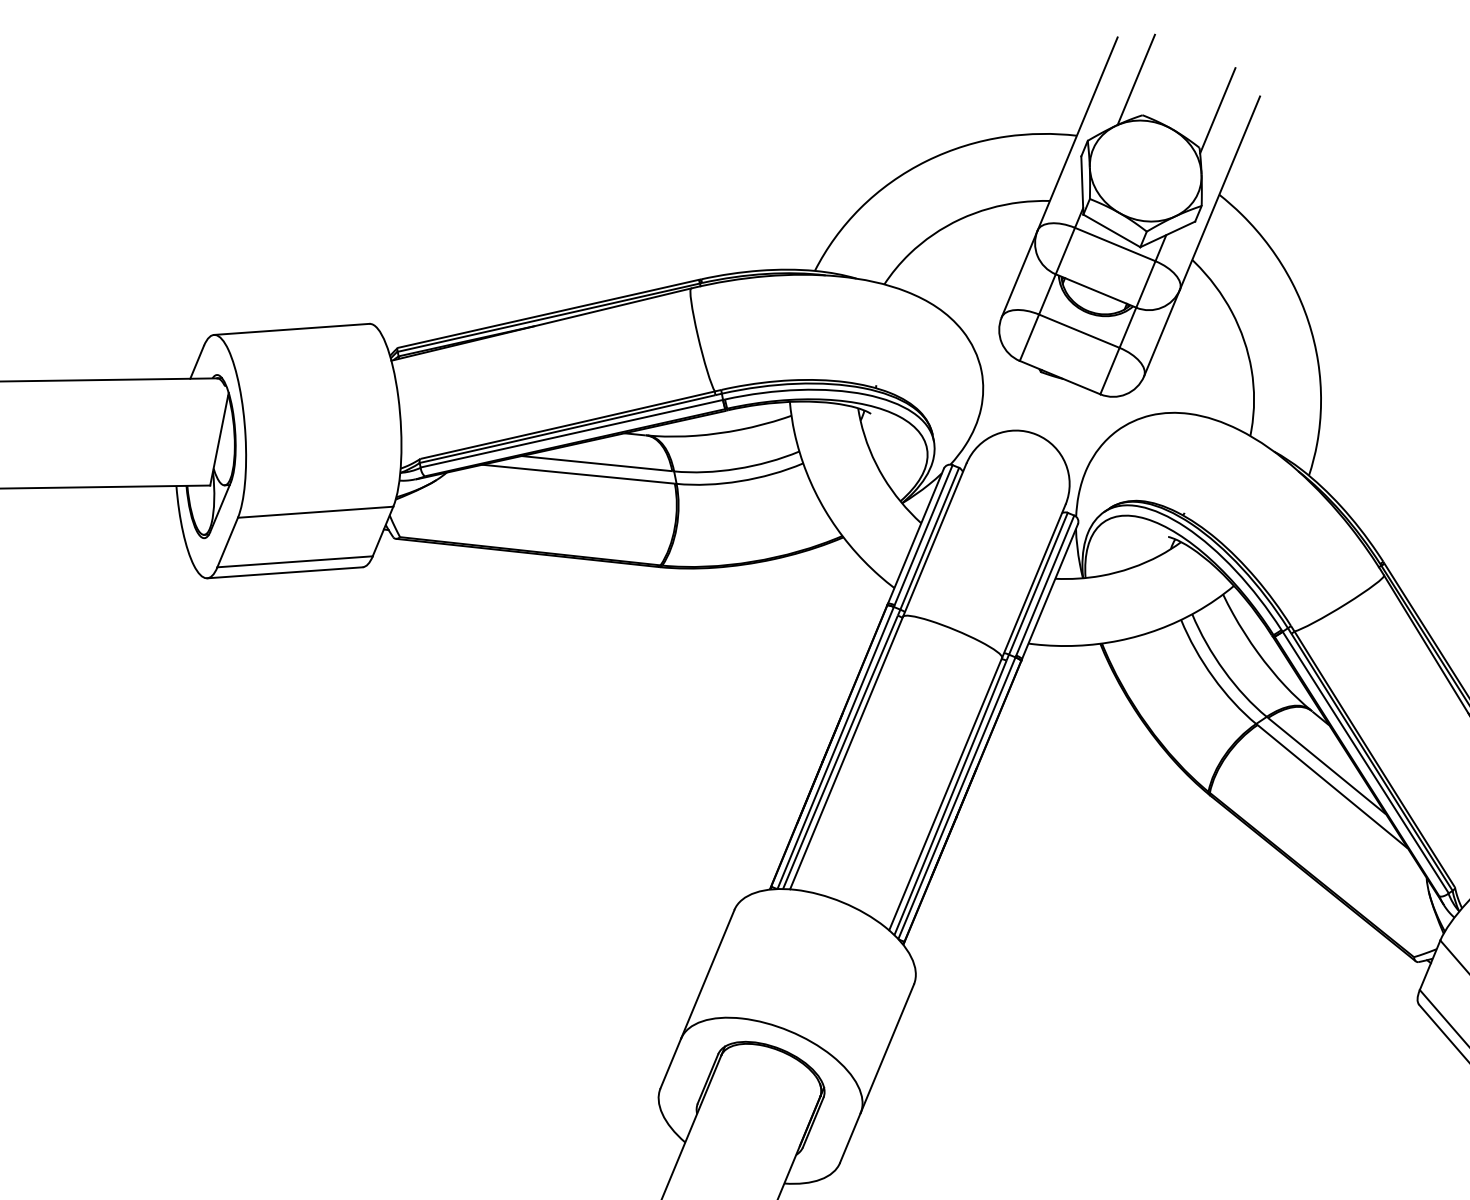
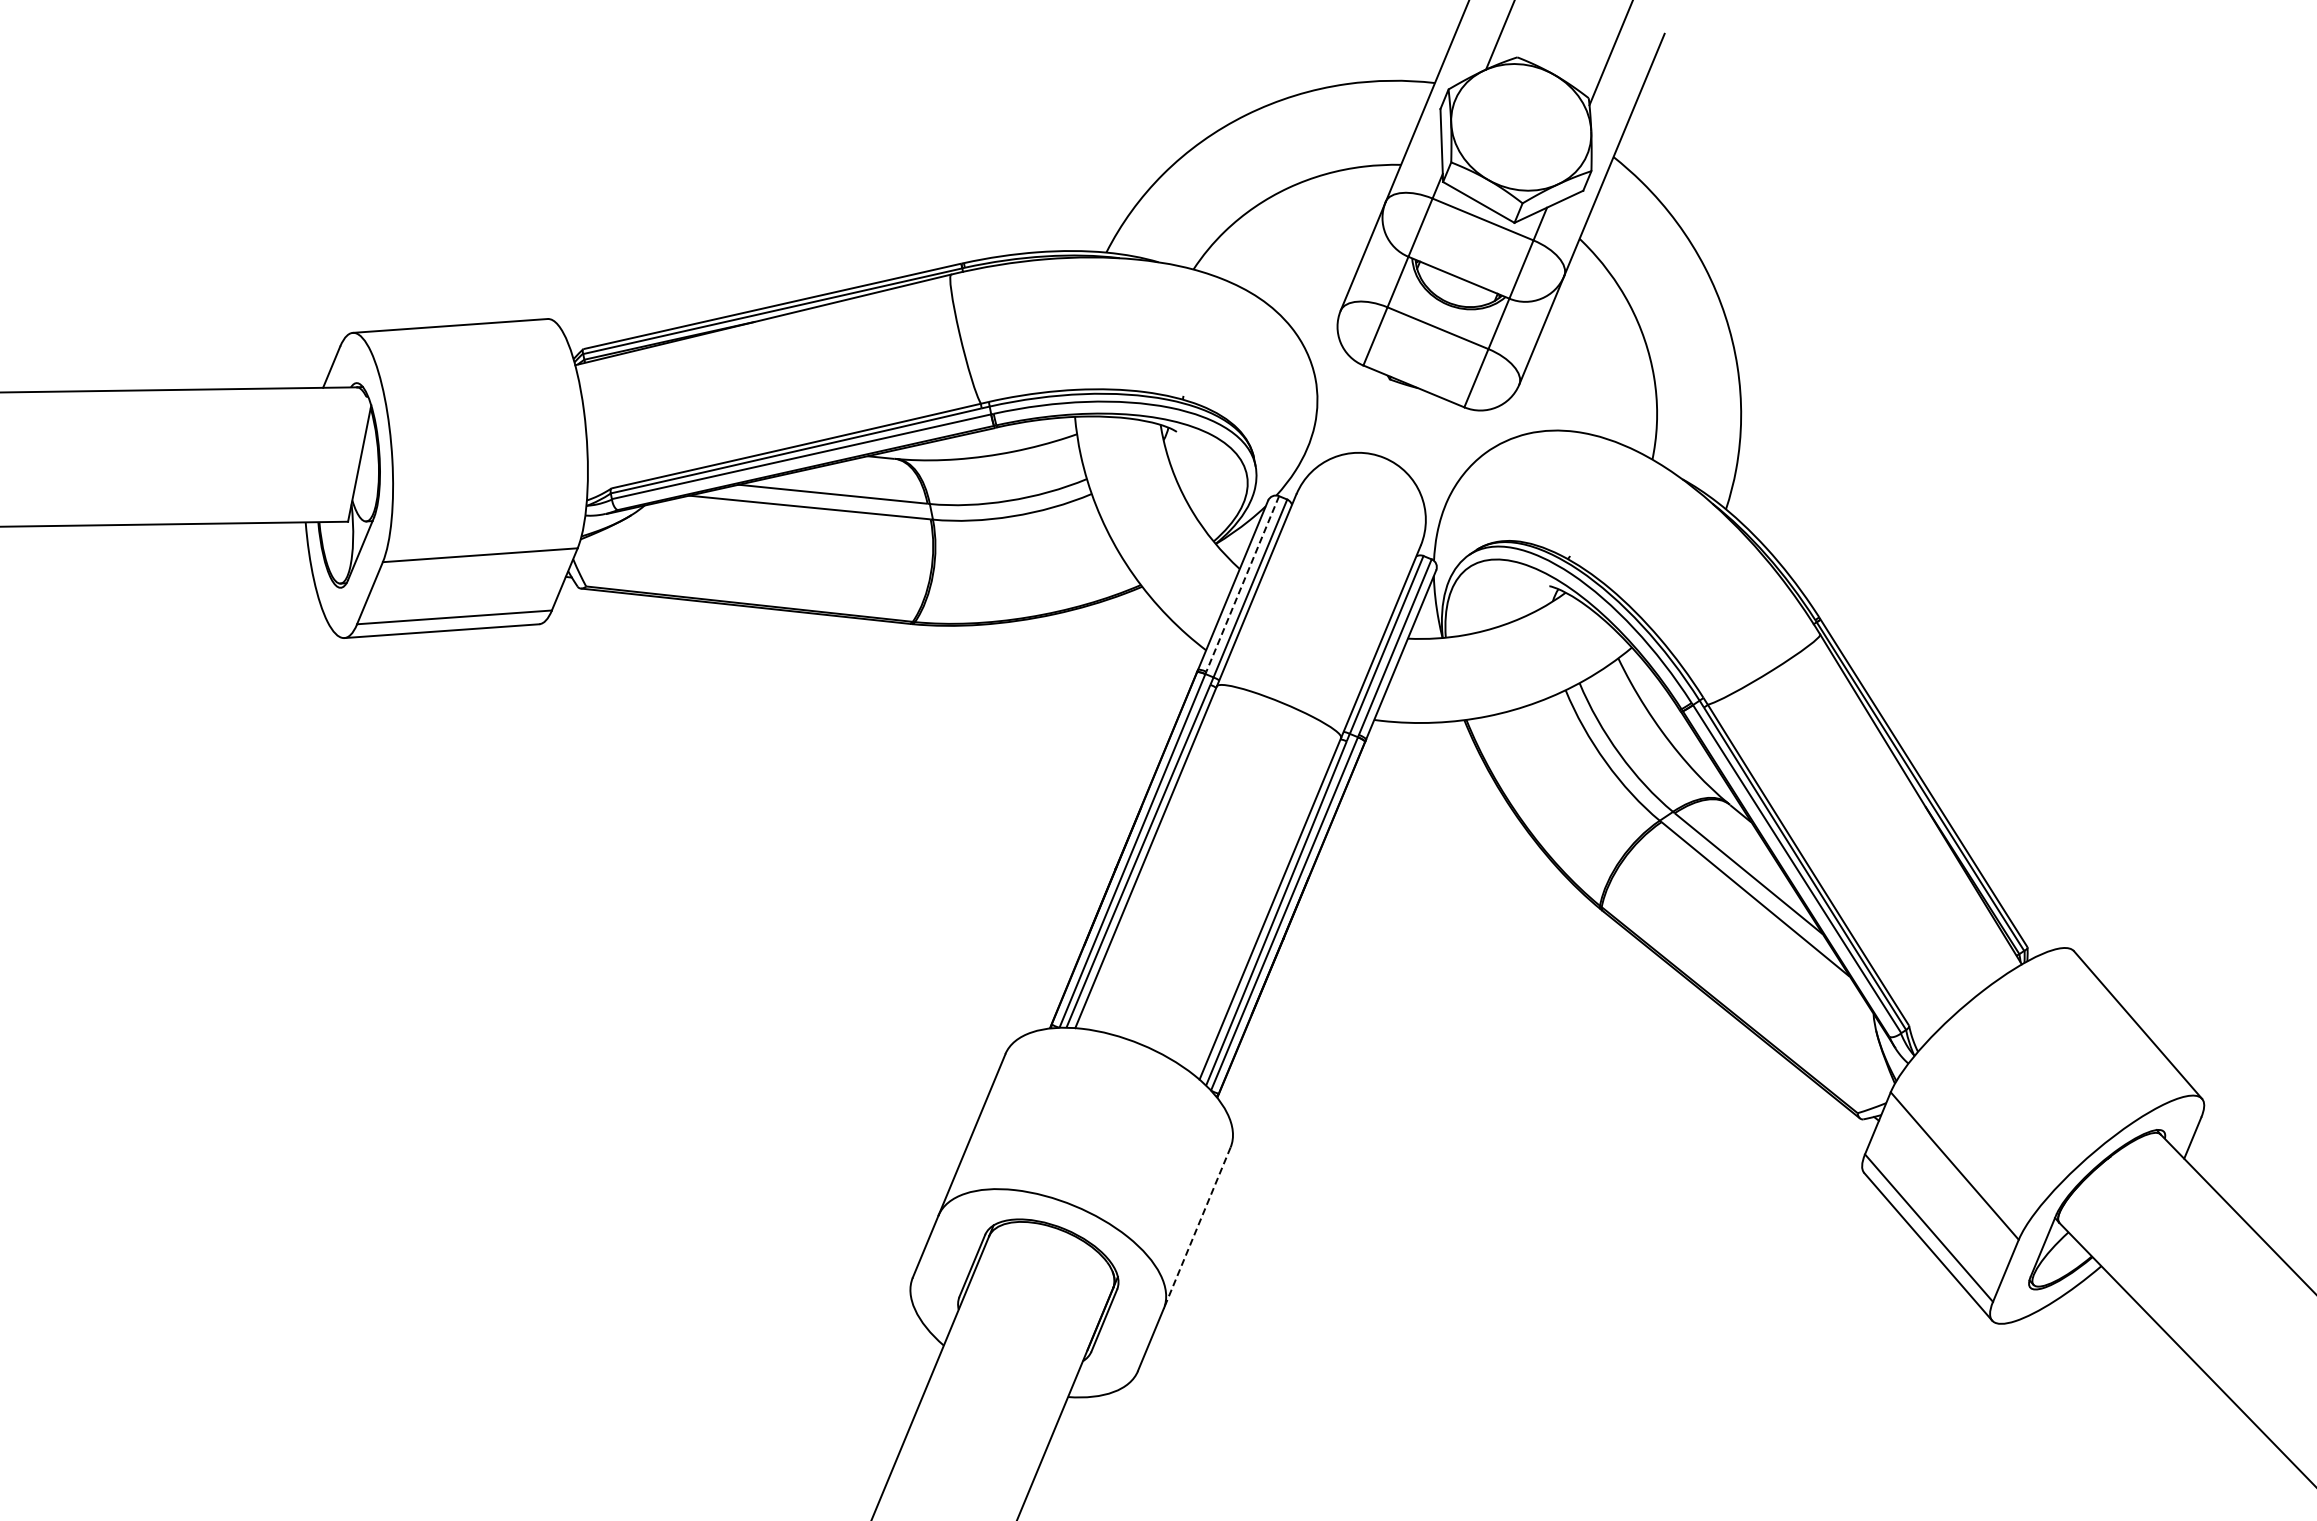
line: (923, 534) -> (1242, 583), solid -> dashed
line: (886, 1049) -> (1196, 1228), solid -> dashed

